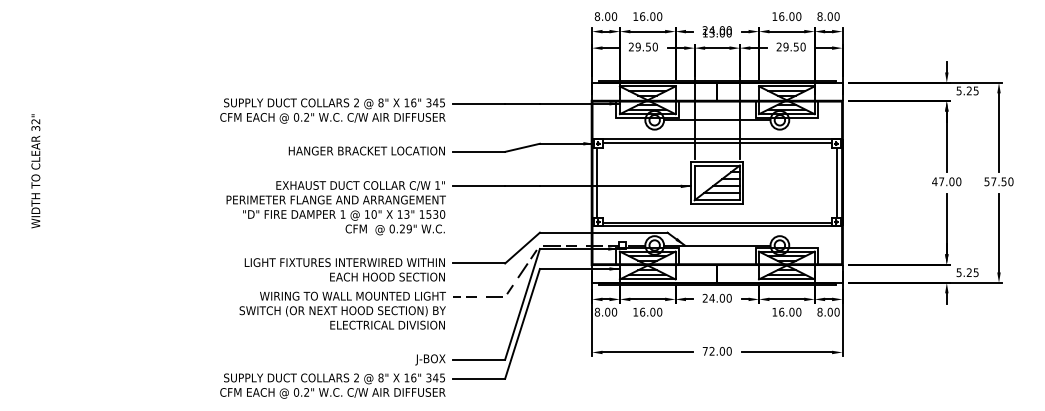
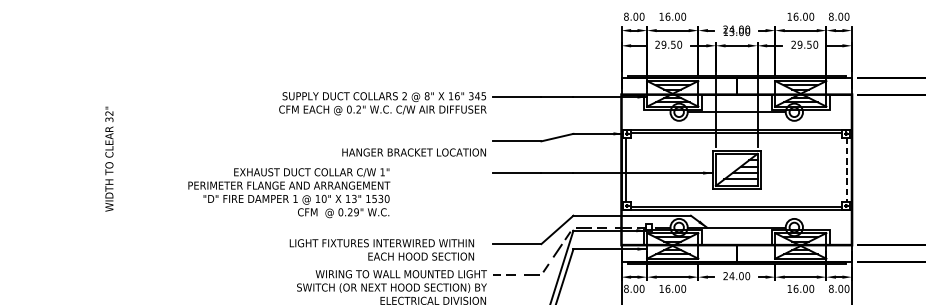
text: (366, 150) -> (413, 152), moved
line: (837, 182) -> (847, 169), solid -> dashed
text: (335, 208) -> (288, 193), moved
text: (344, 269) -> (381, 249), moved

